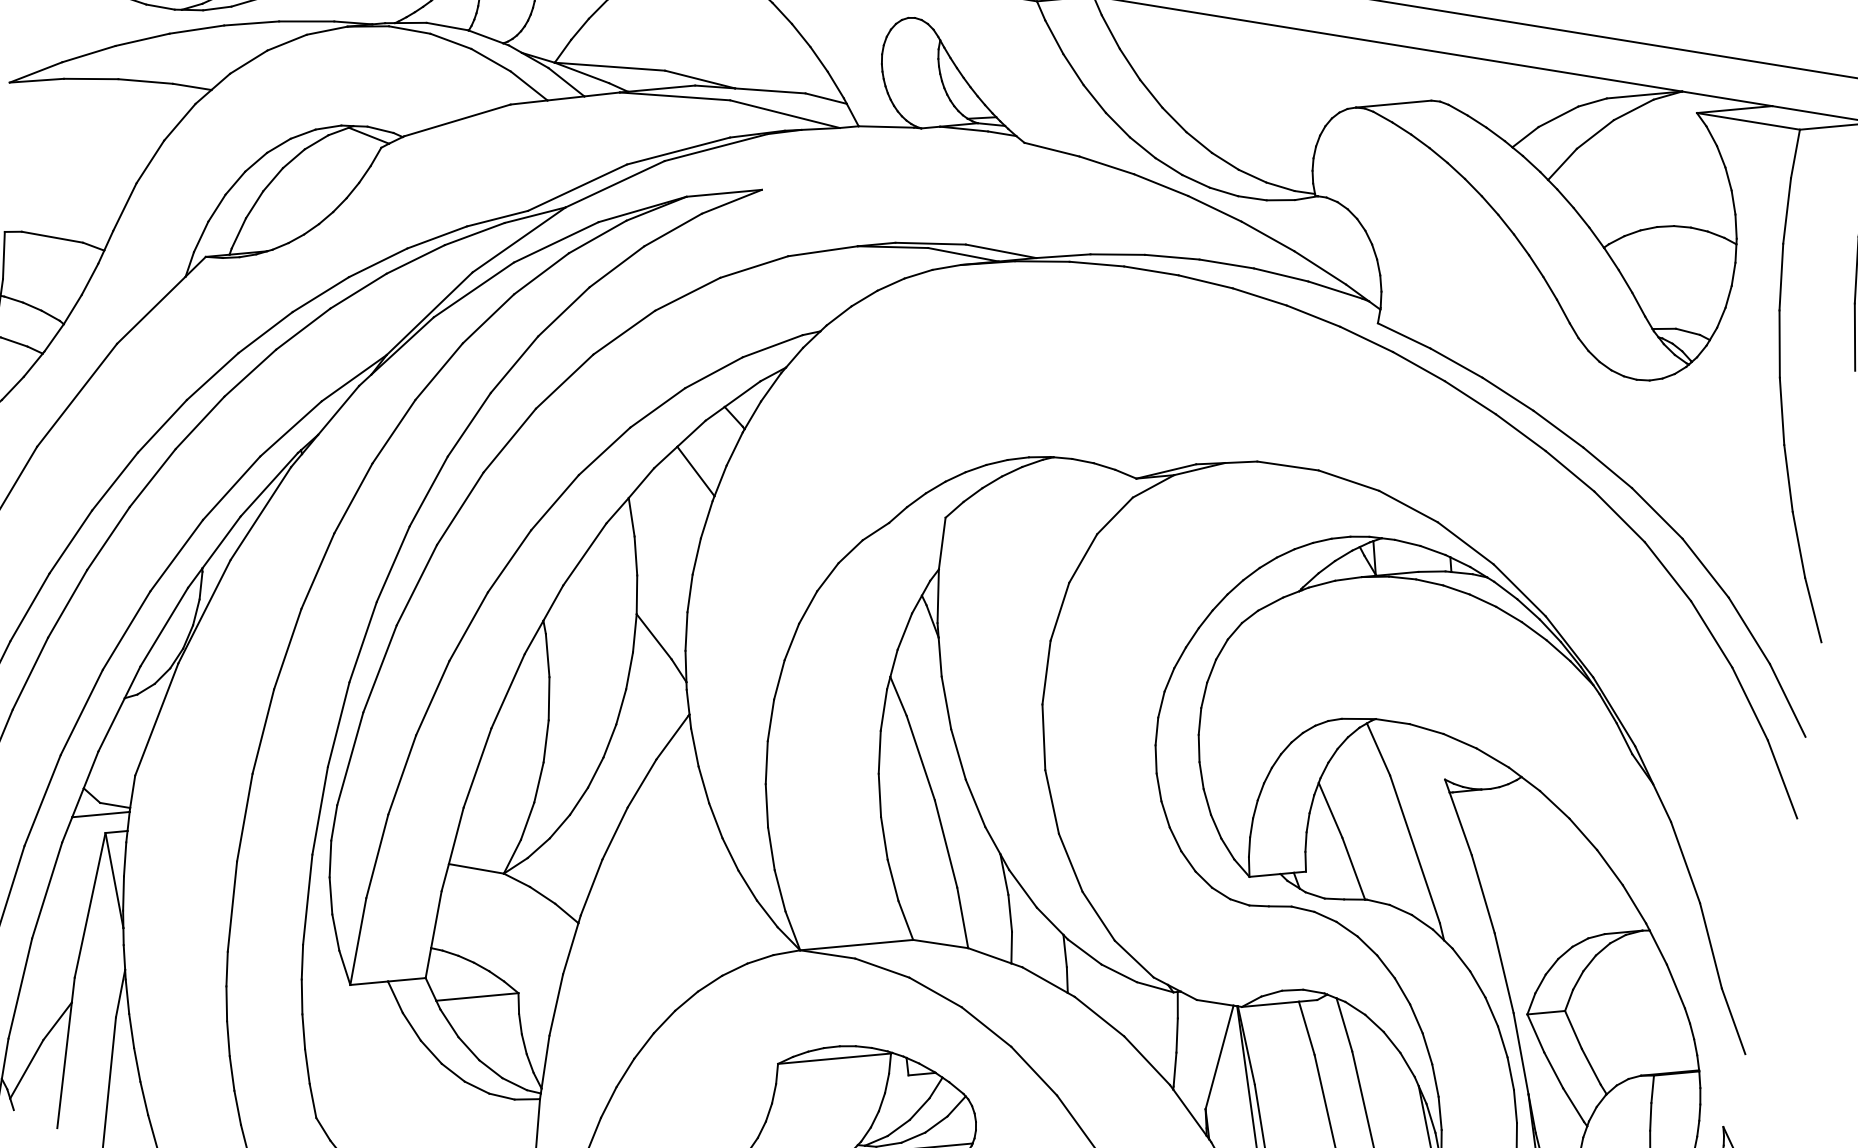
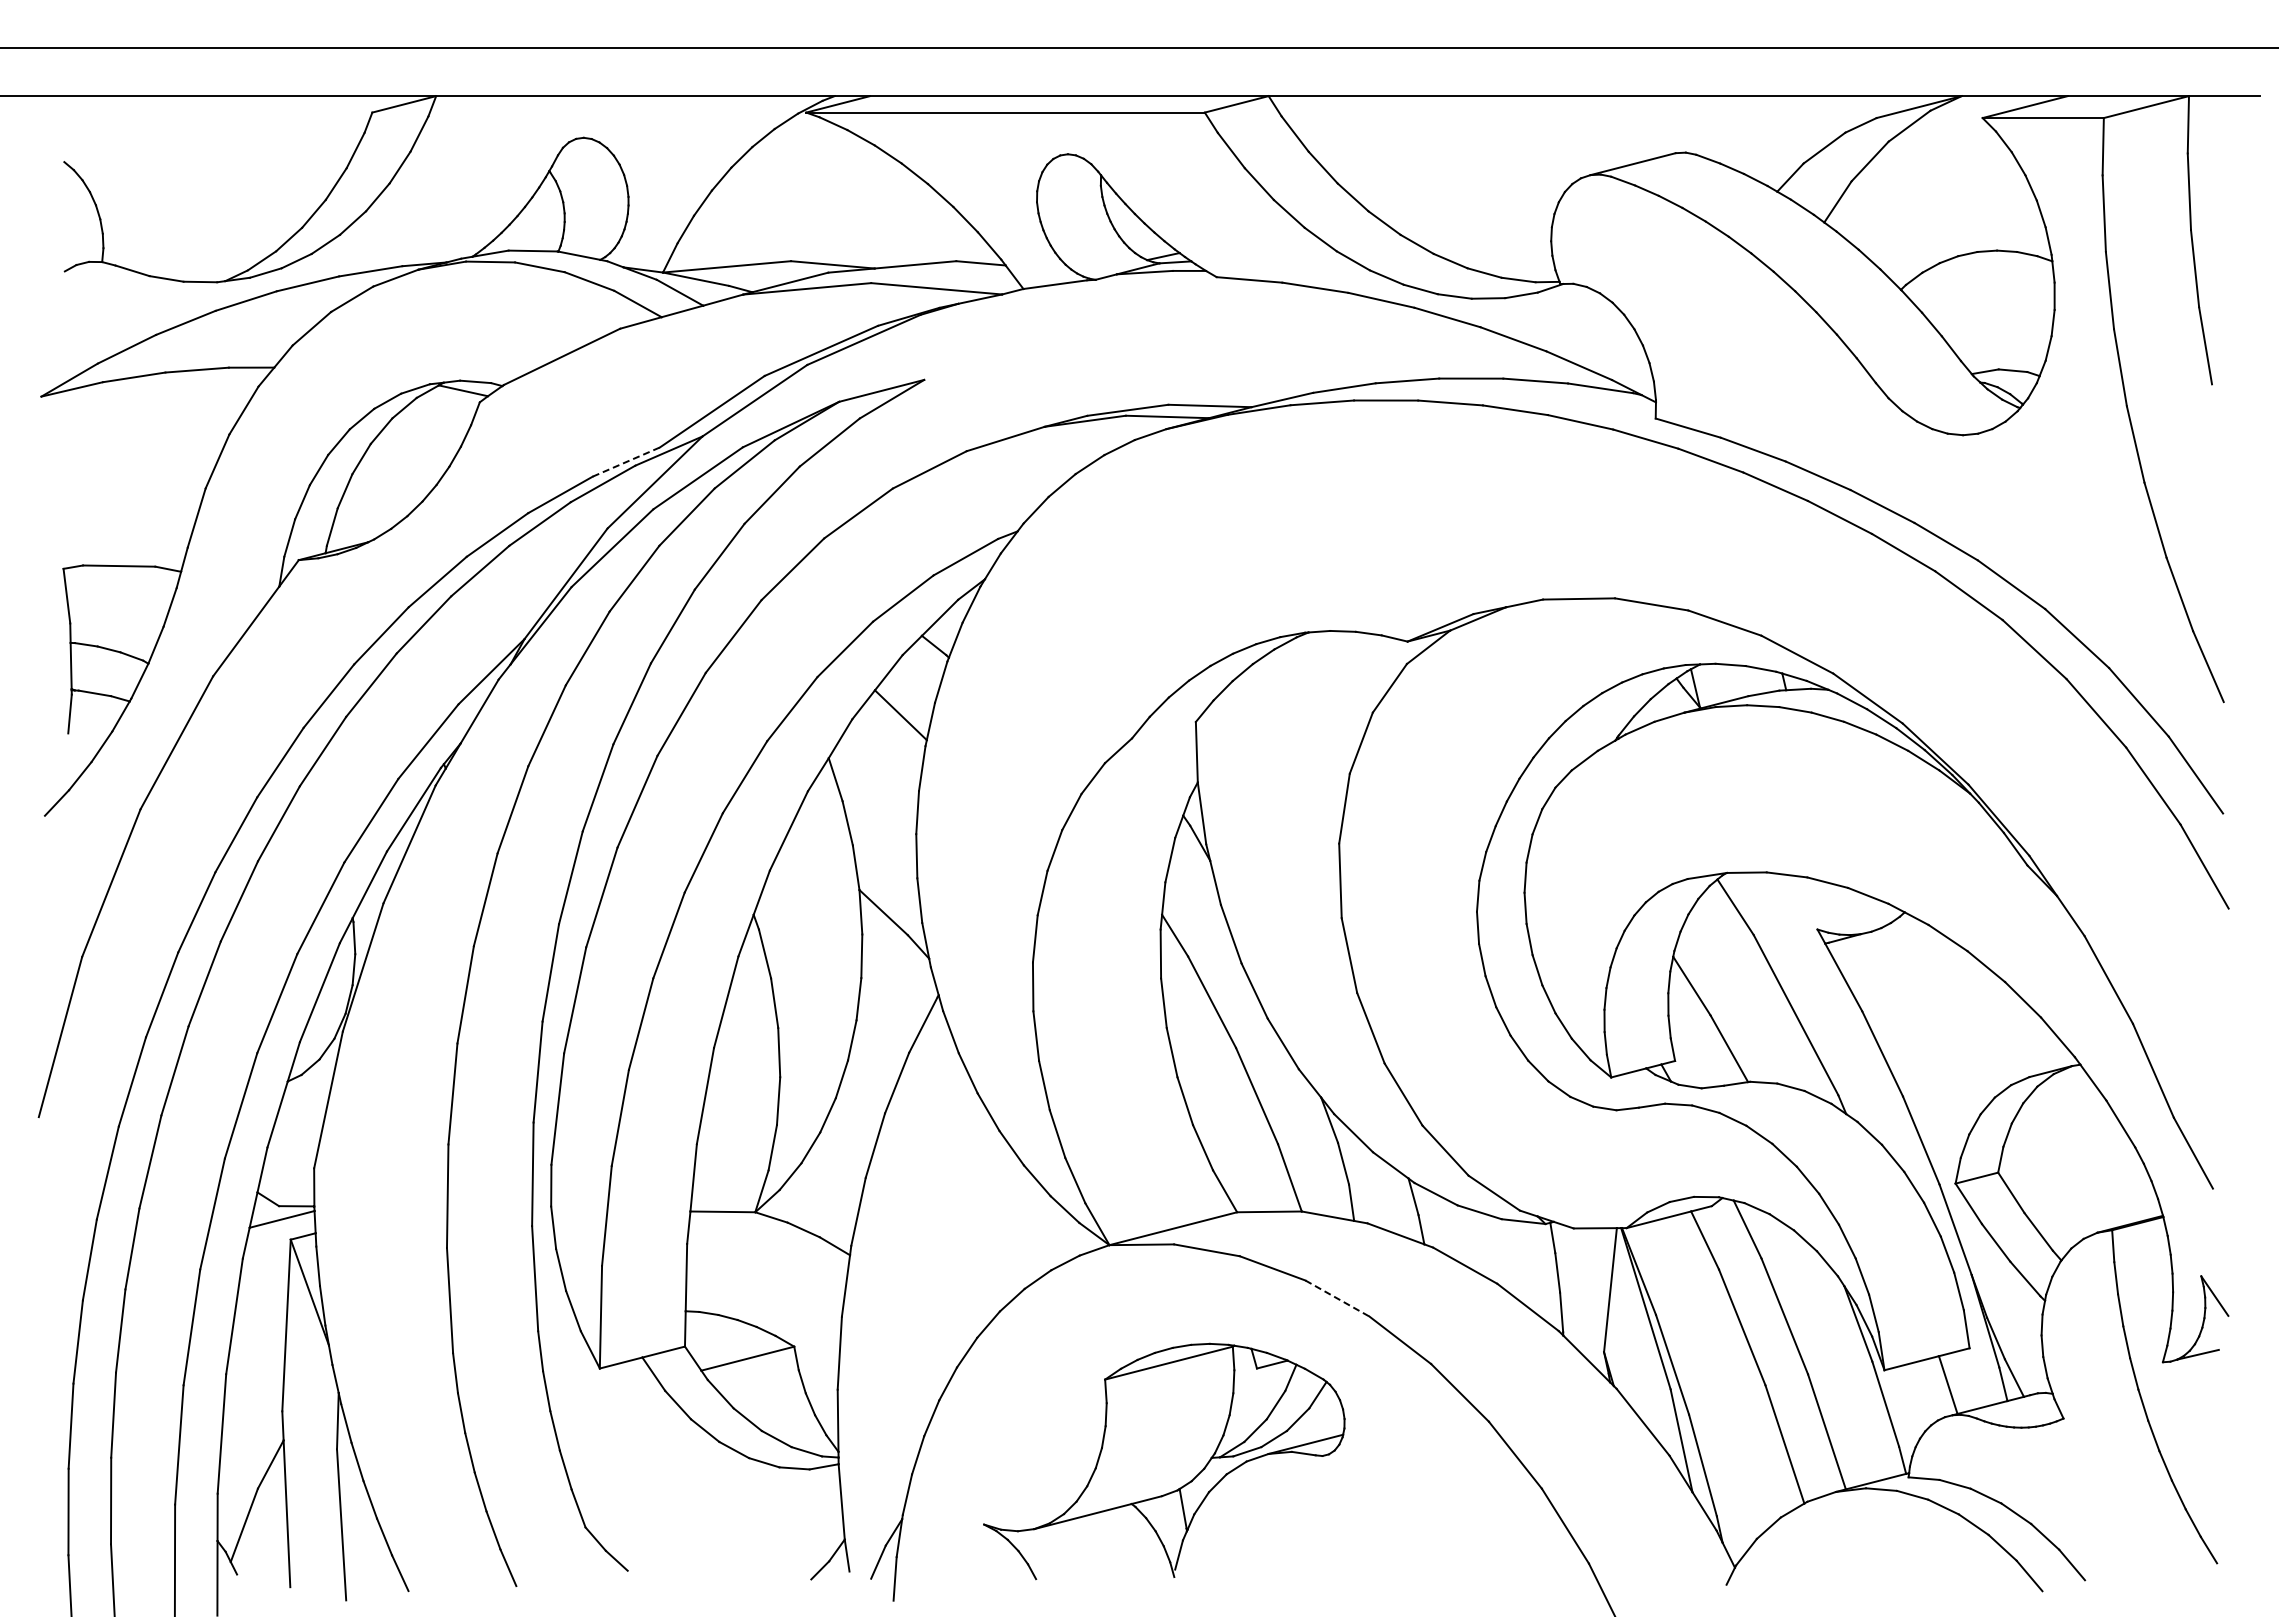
line: (497, 219) -> (626, 462), solid -> dashed
line: (986, 1026) -> (1337, 1298), solid -> dashed

